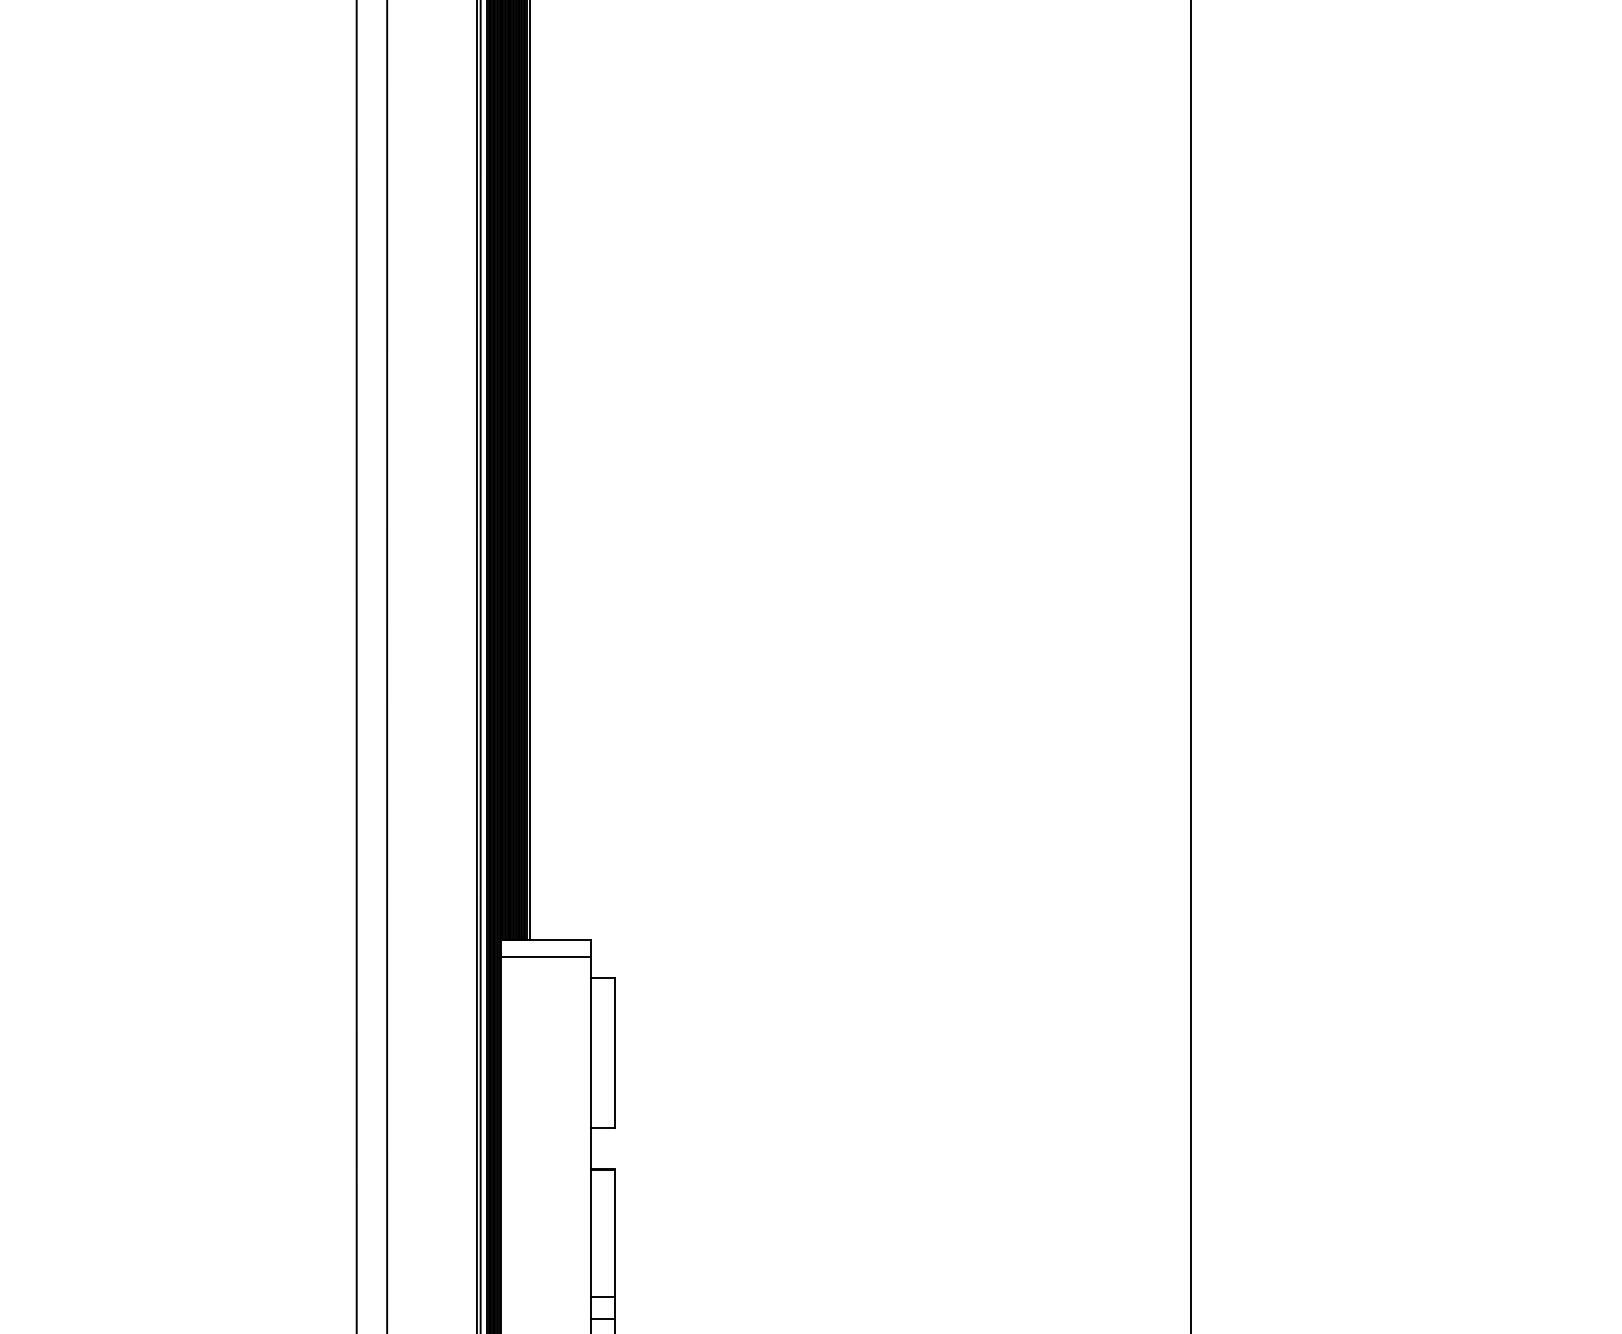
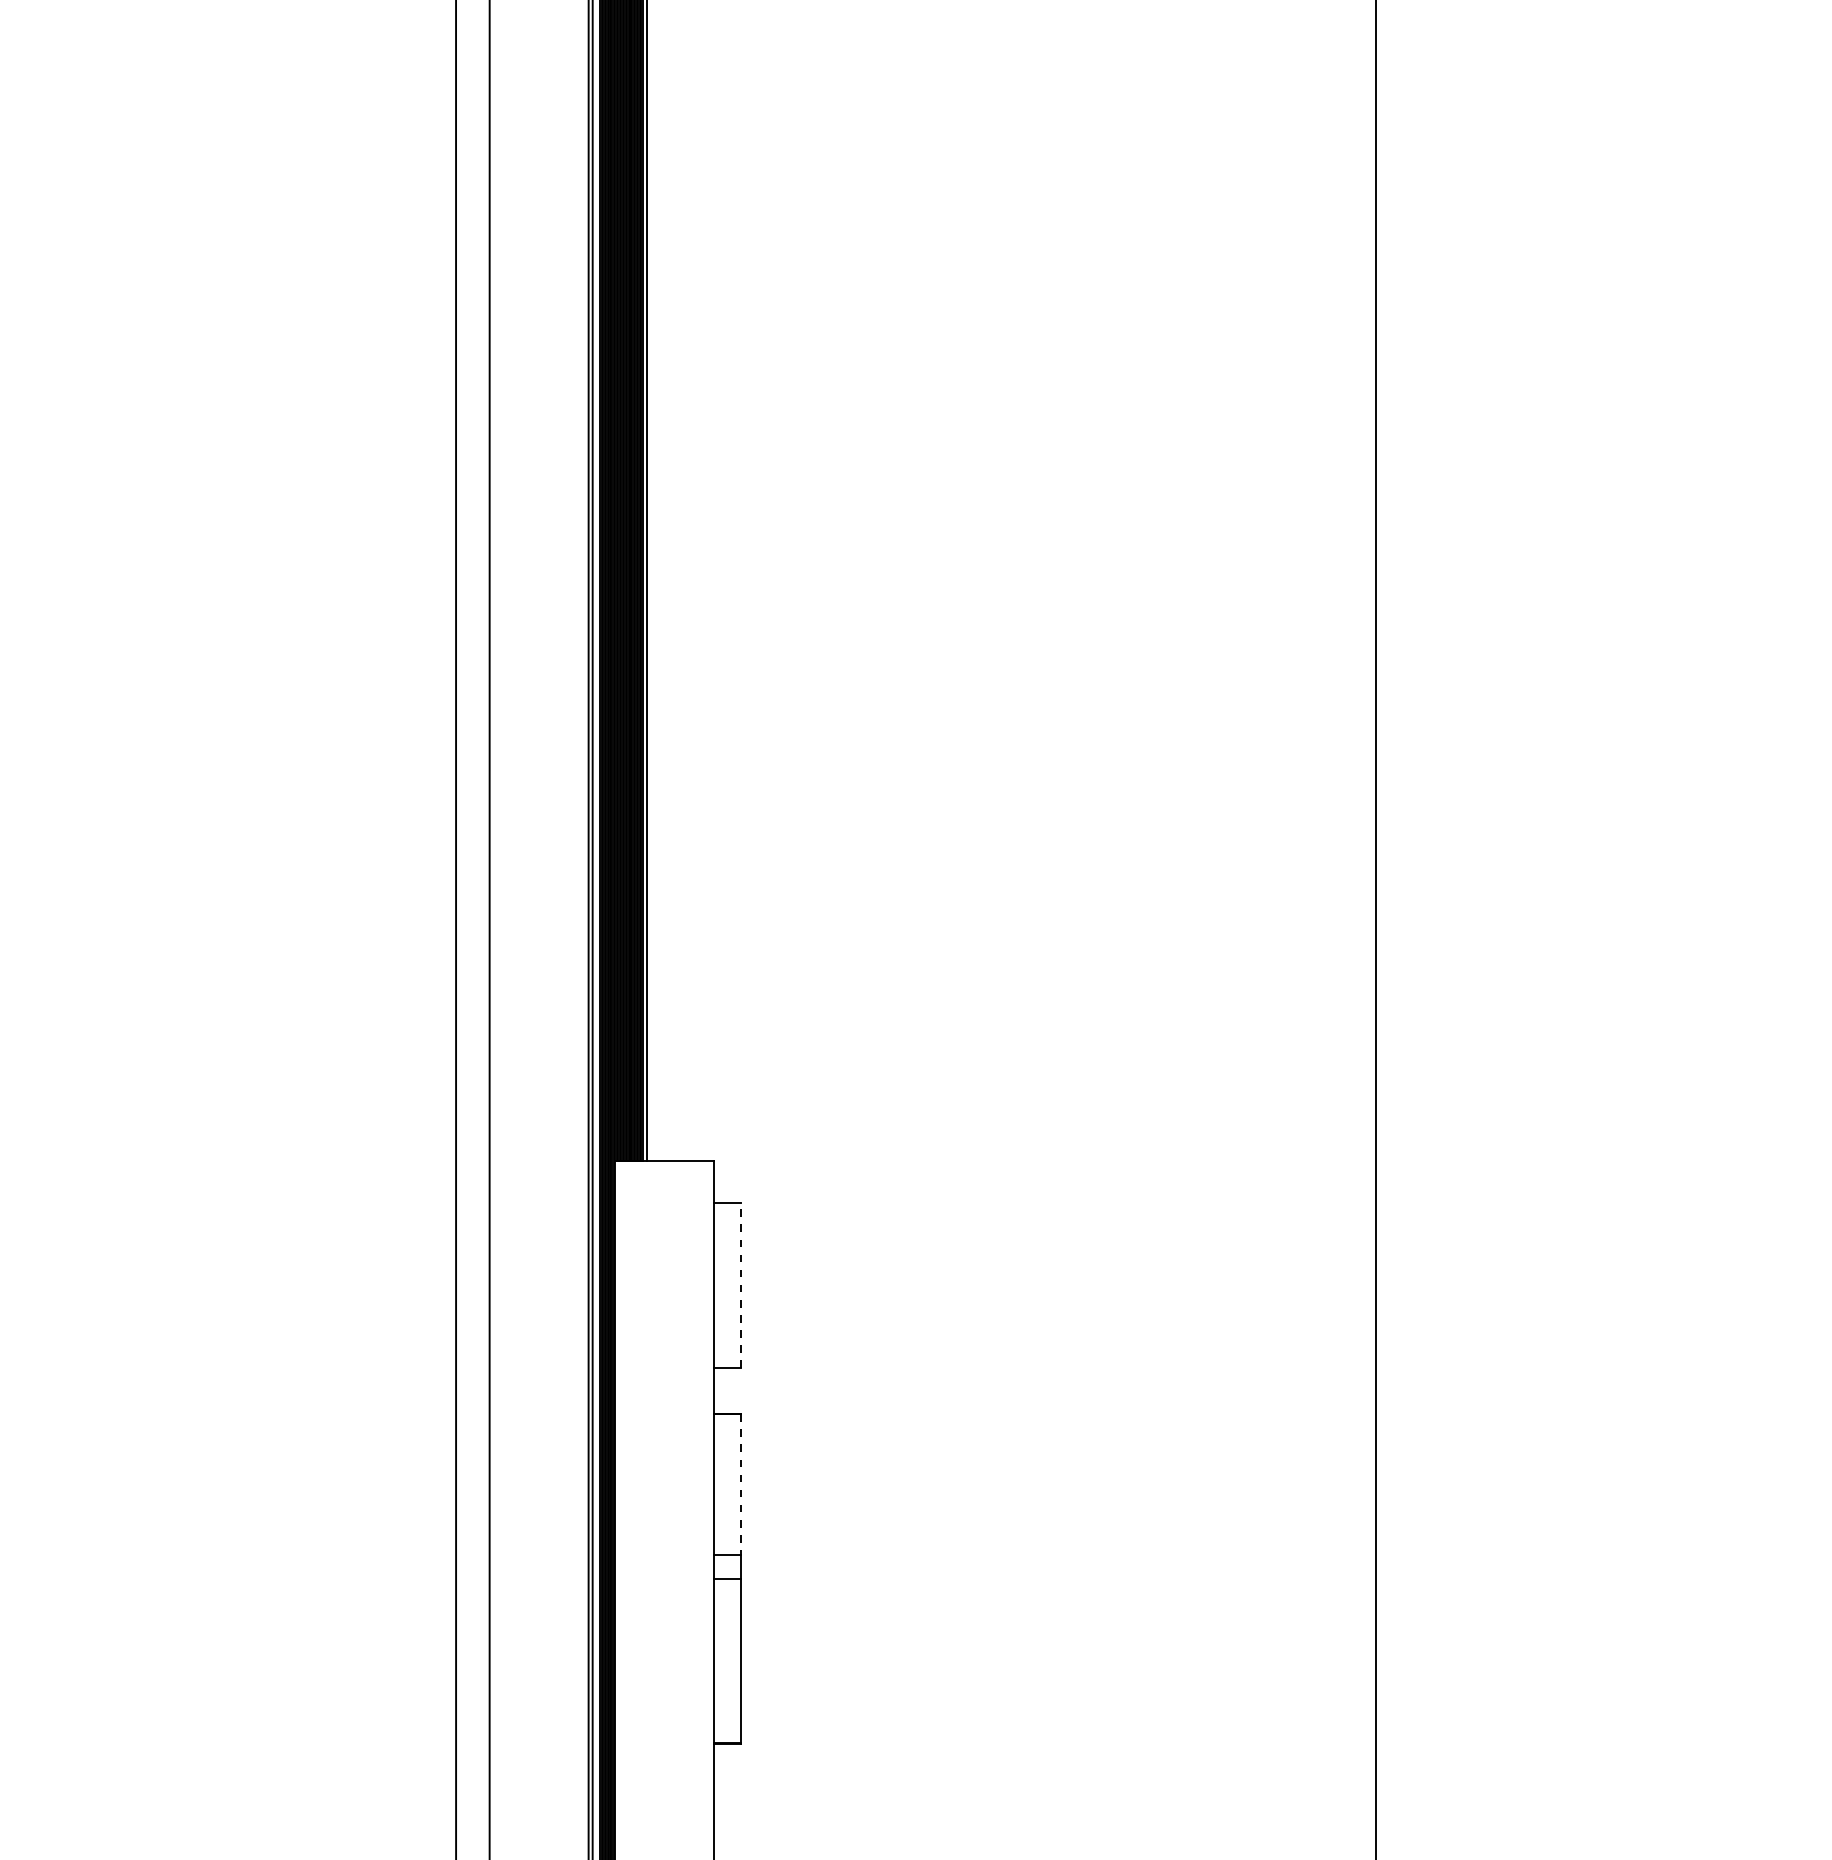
line: (545, 956) -> (664, 1179), removed
line: (614, 1052) -> (740, 1285), solid -> dashed
line: (614, 1234) -> (740, 1485), solid -> dashed

